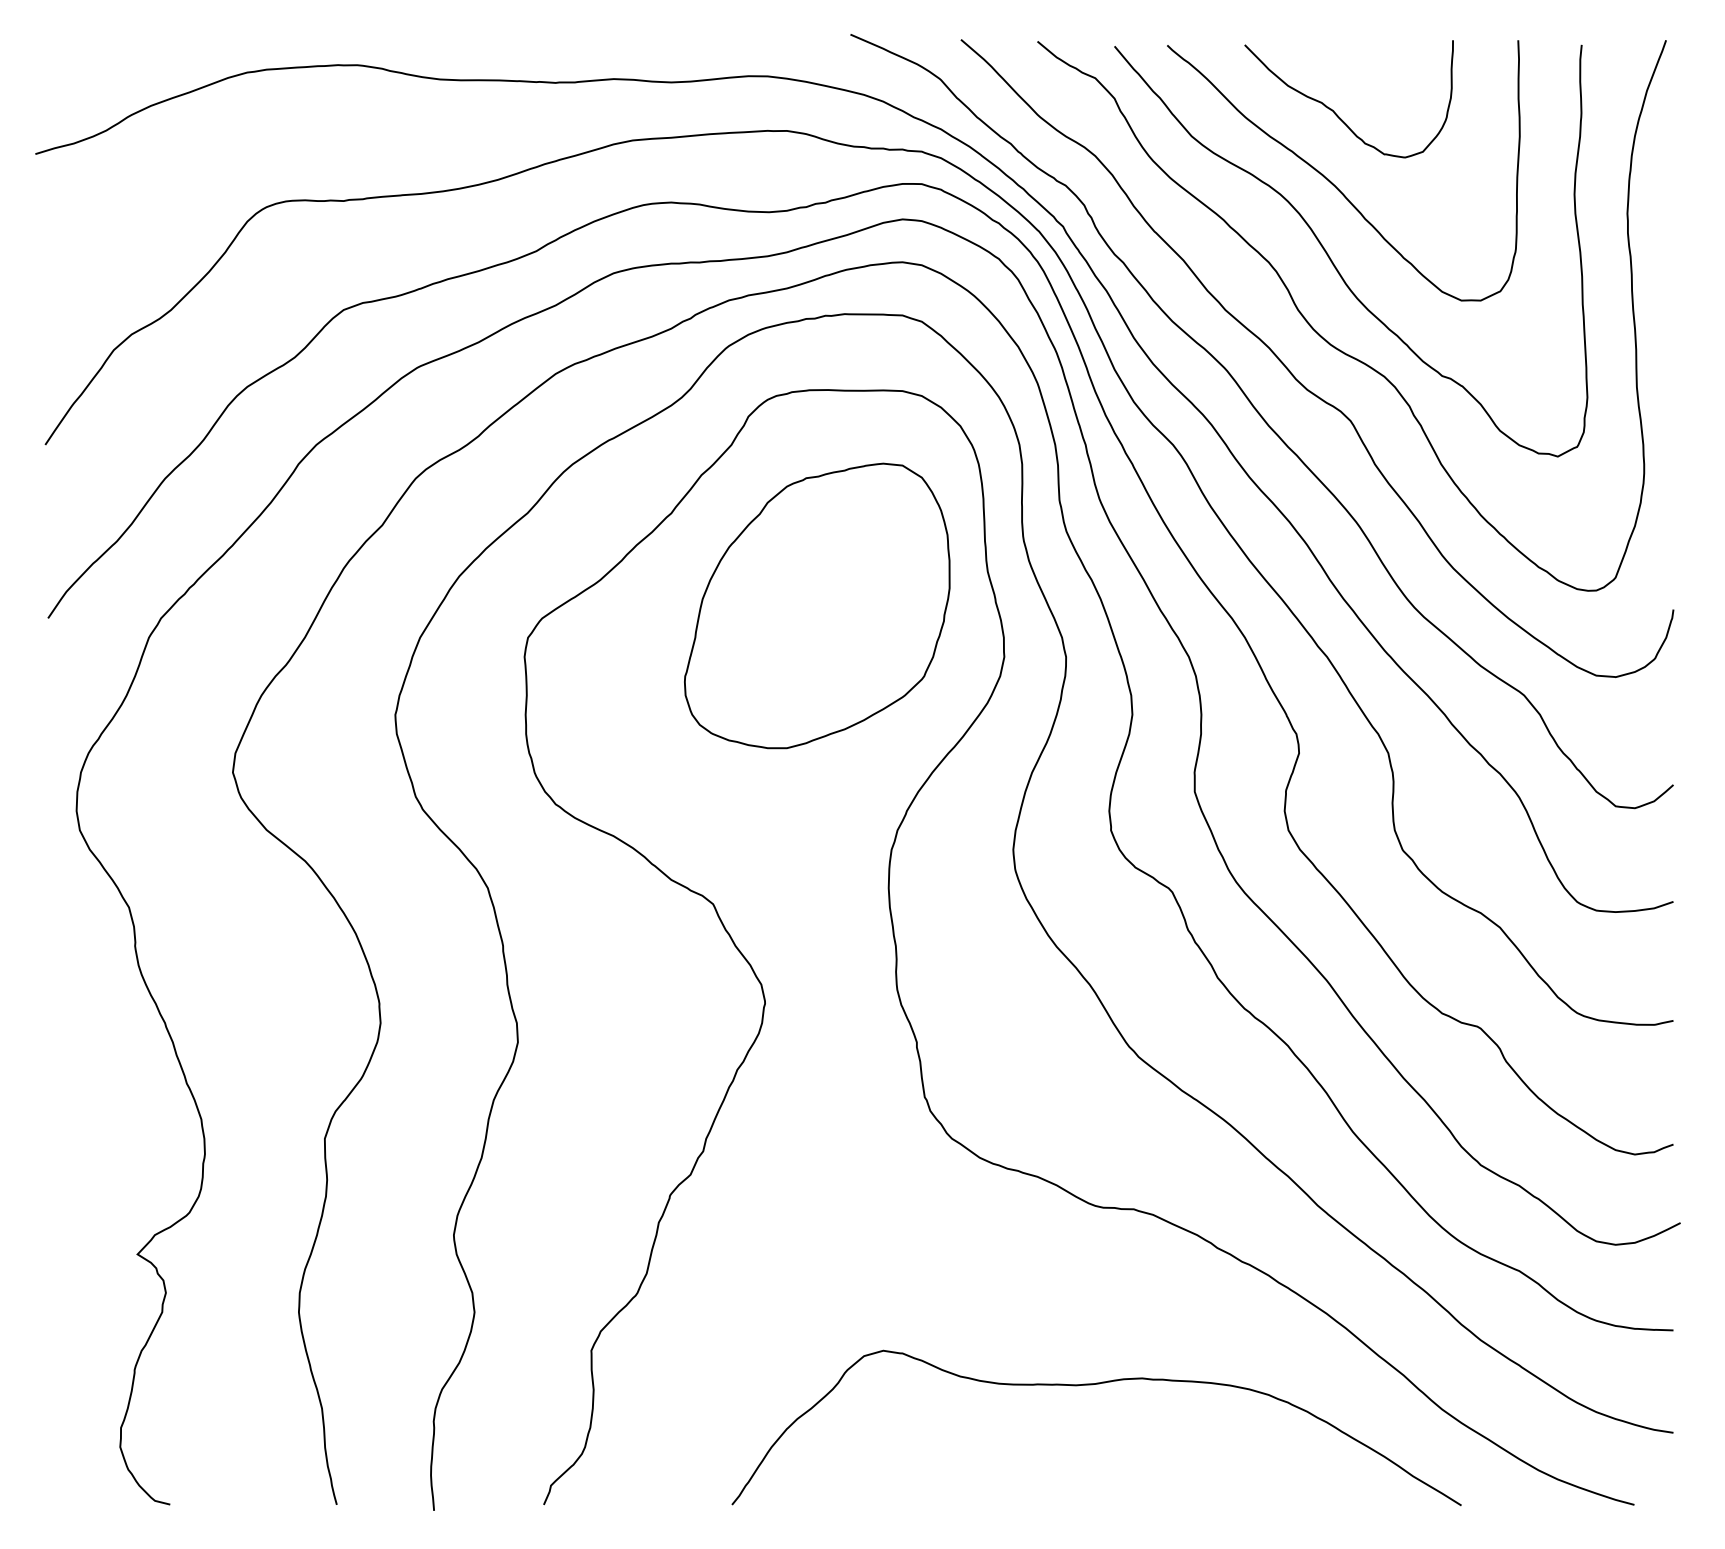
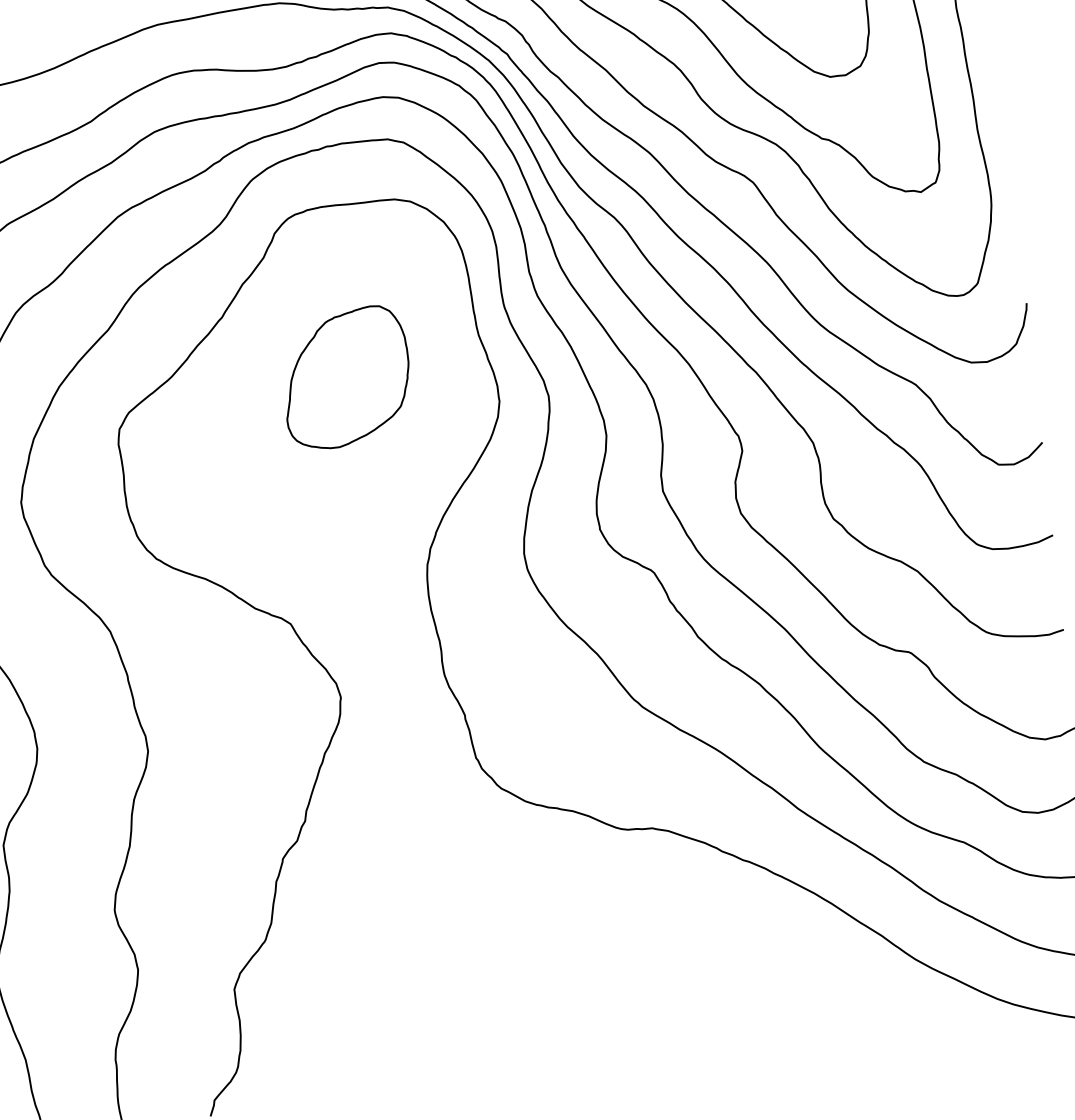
part: (817, 605) -> (346, 377), size x0.6
curve: (1092, 1385) -> (635, 971), removed

